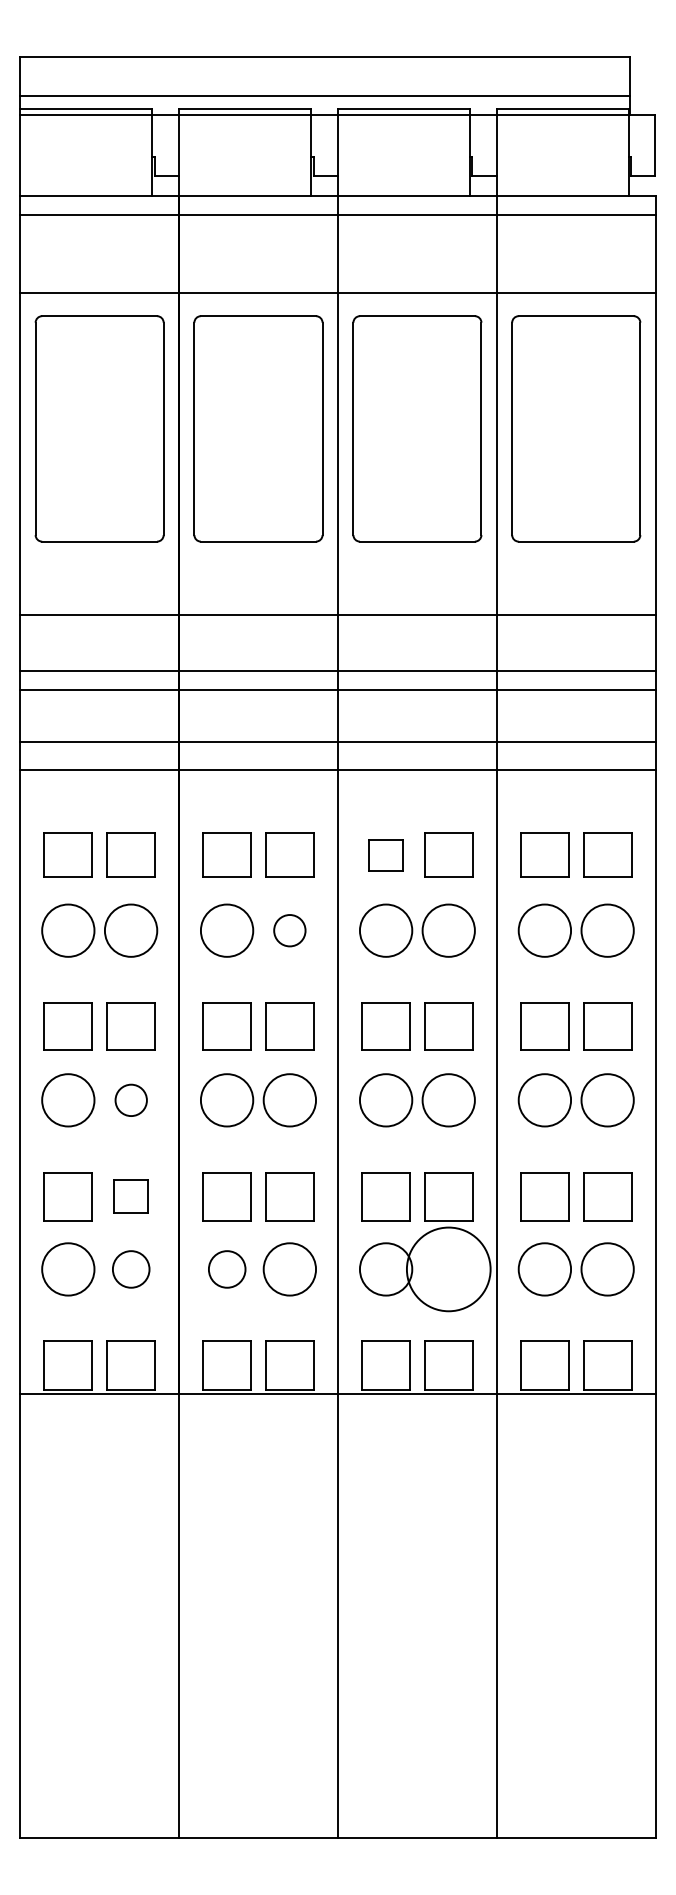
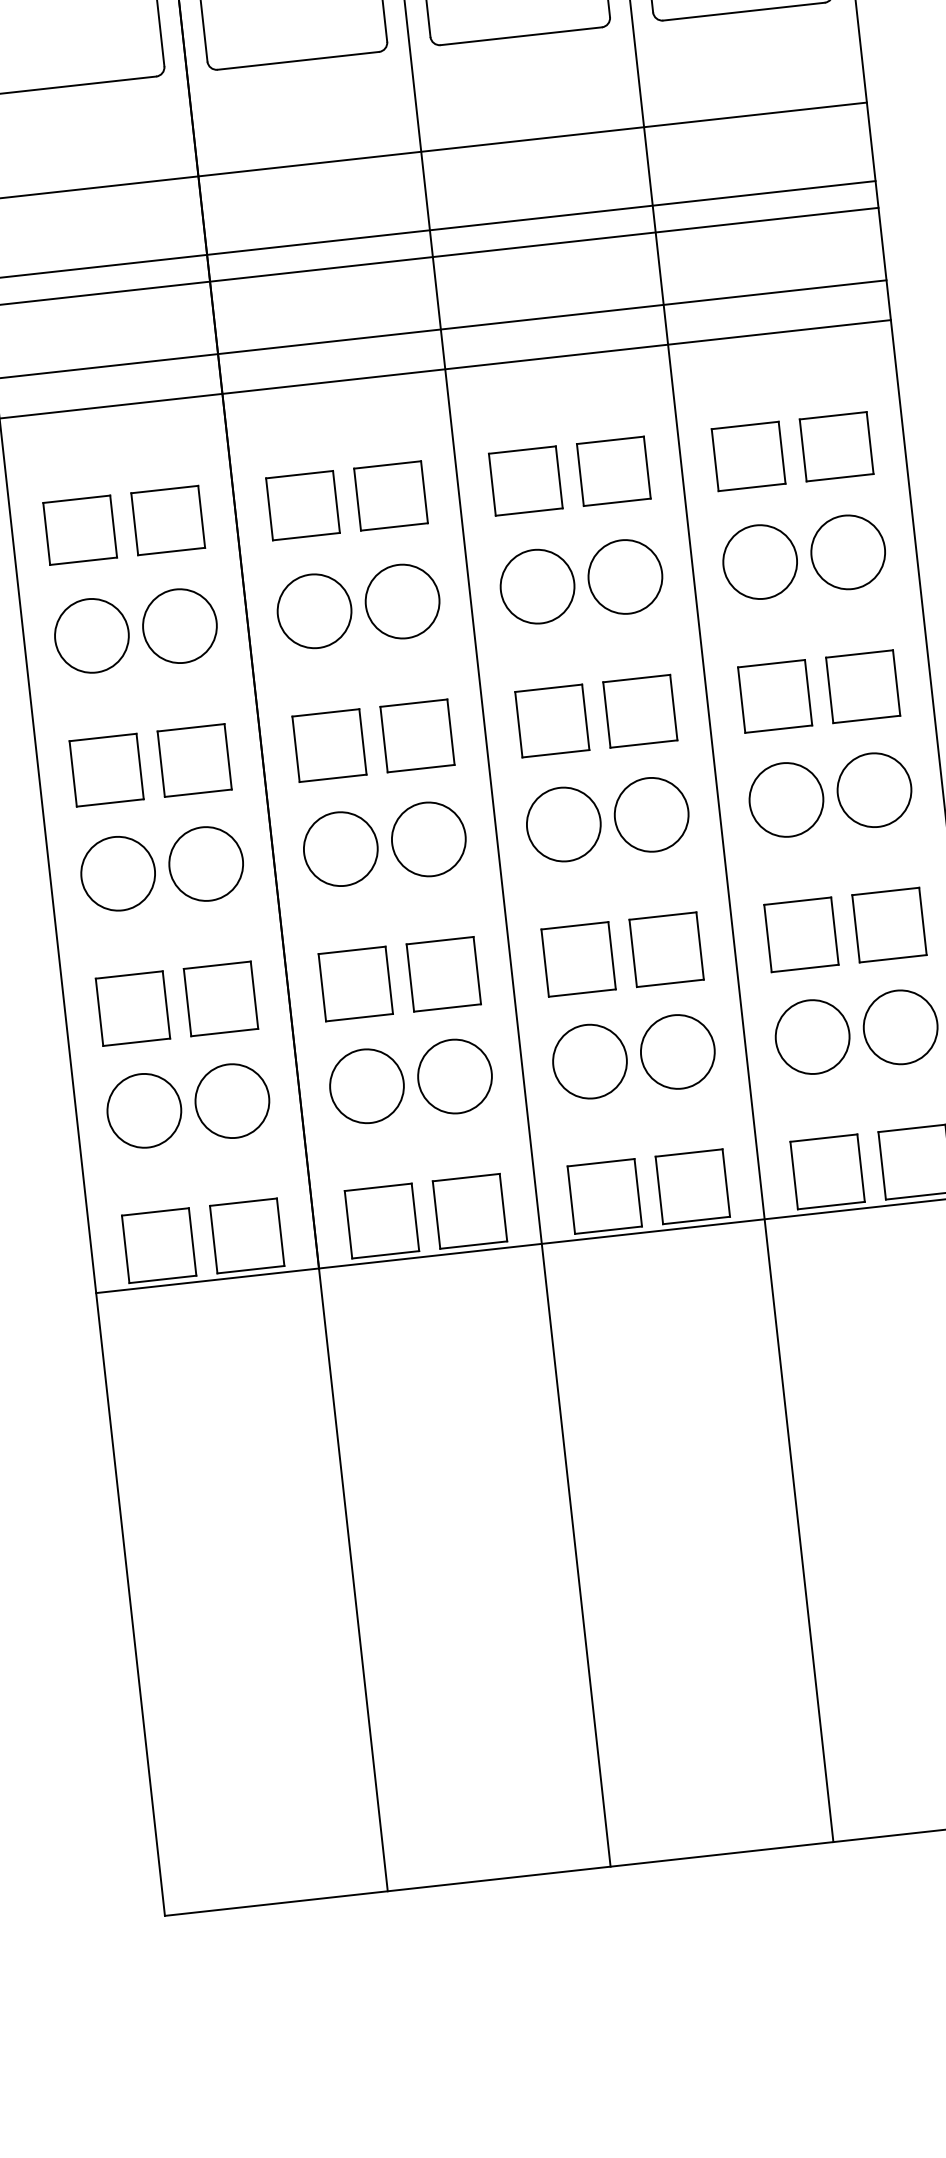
part: (385, 854) -> (524, 479), size x1.43
circle: (289, 930) -> (402, 601), size x1.67
circle: (131, 1100) -> (206, 864), size x1.67
part: (130, 1196) -> (220, 998), size x1.43
circle: (131, 1269) -> (232, 1101), size x1.43
circle: (227, 1269) -> (367, 1086), size x1.43
circle: (448, 1269) -> (677, 1052), size x0.62

